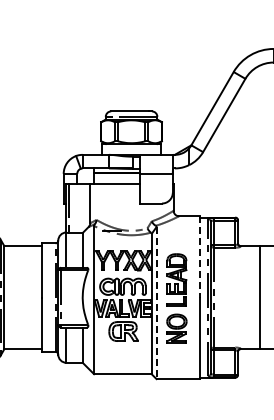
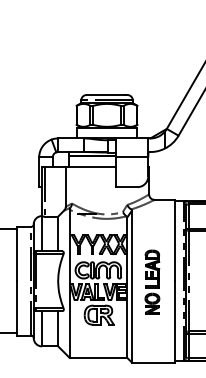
line: (199, 256) -> (174, 240), dashed -> solid
part: (176, 298) -> (151, 282), size x0.71
line: (156, 303) -> (131, 287), dashed -> solid

